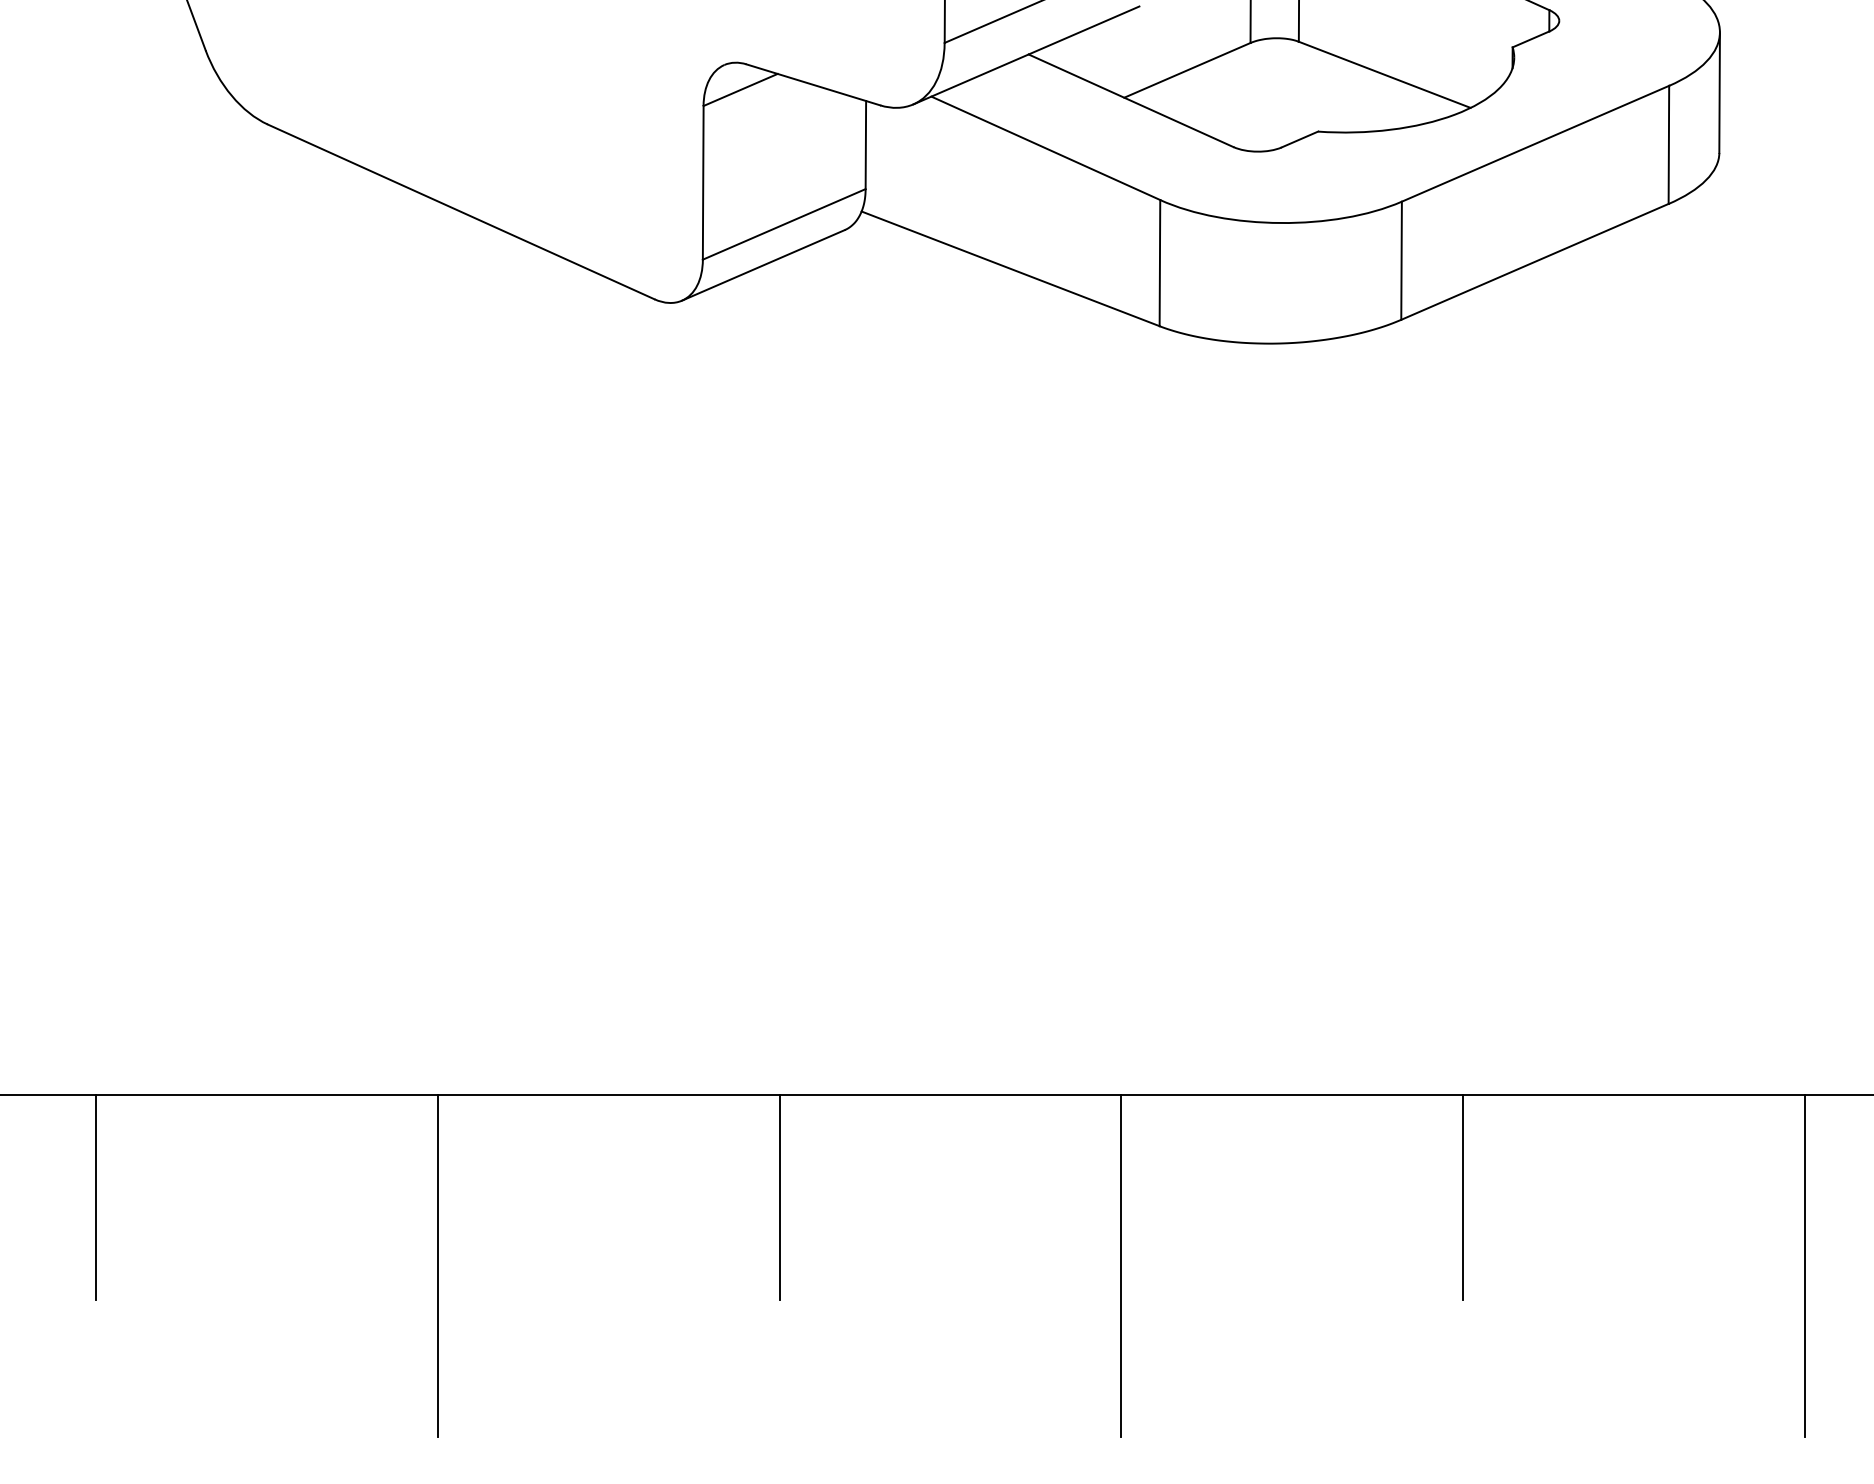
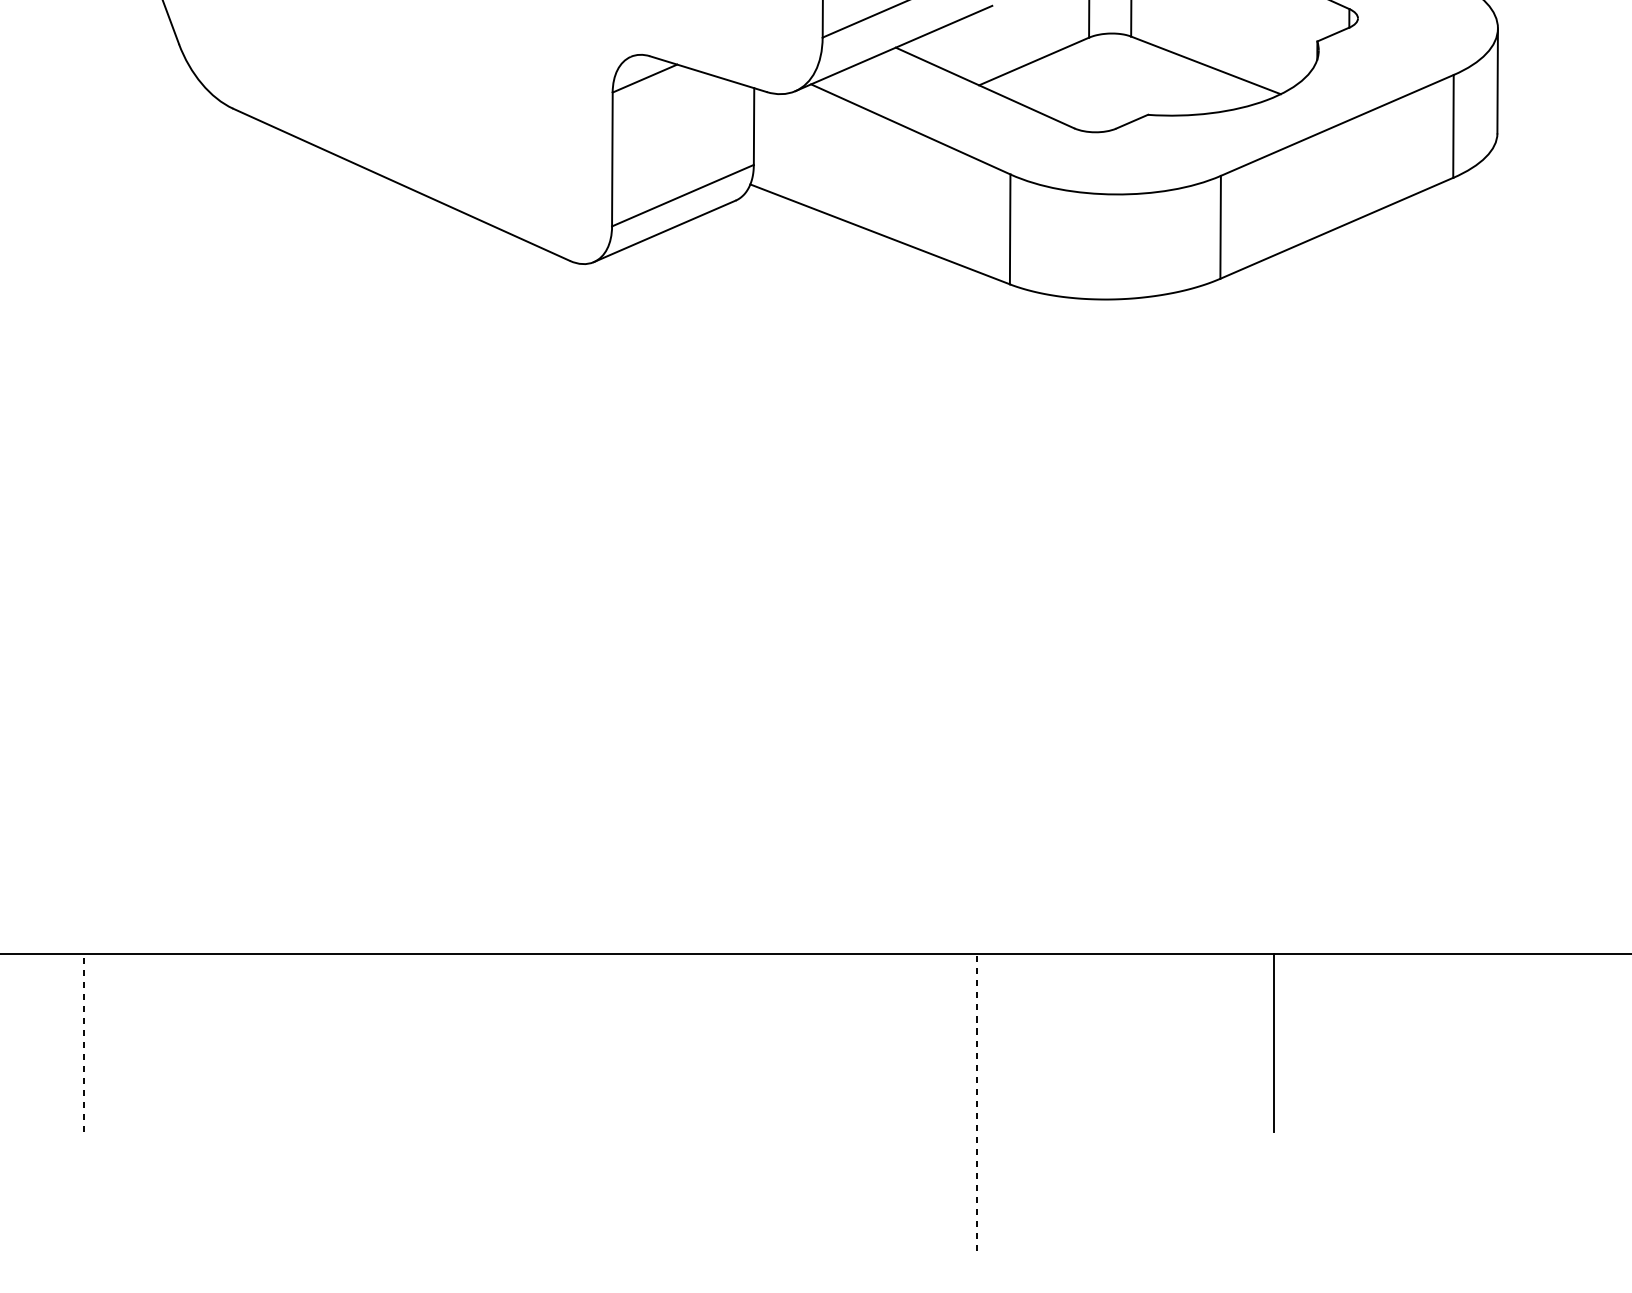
line: (779, 1196) -> (678, 1042), removed
line: (96, 1197) -> (83, 1043), solid -> dashed
line: (437, 1265) -> (380, 1102), removed
line: (1121, 1265) -> (976, 1102), solid -> dashed
line: (1804, 1265) -> (1571, 1102), removed

